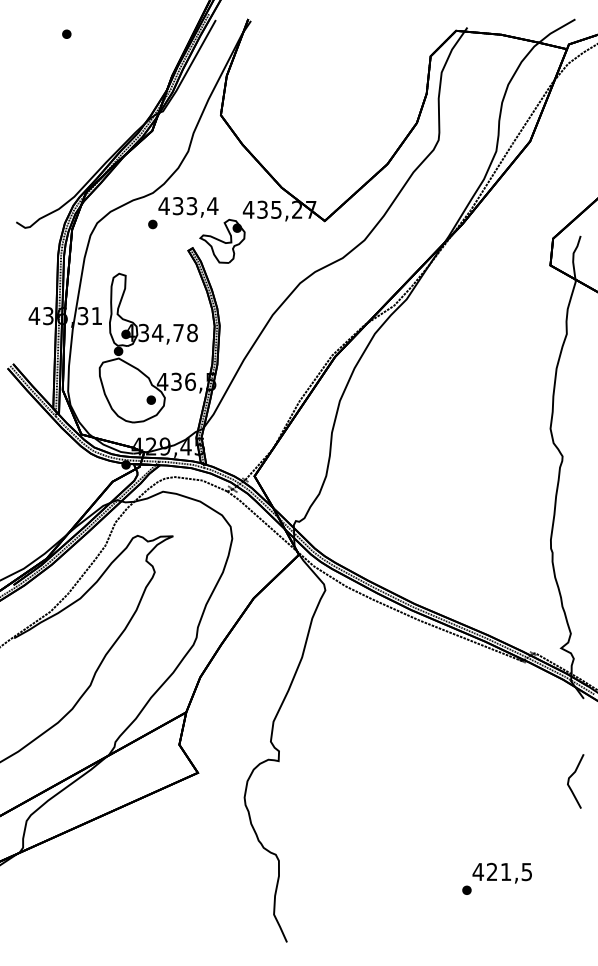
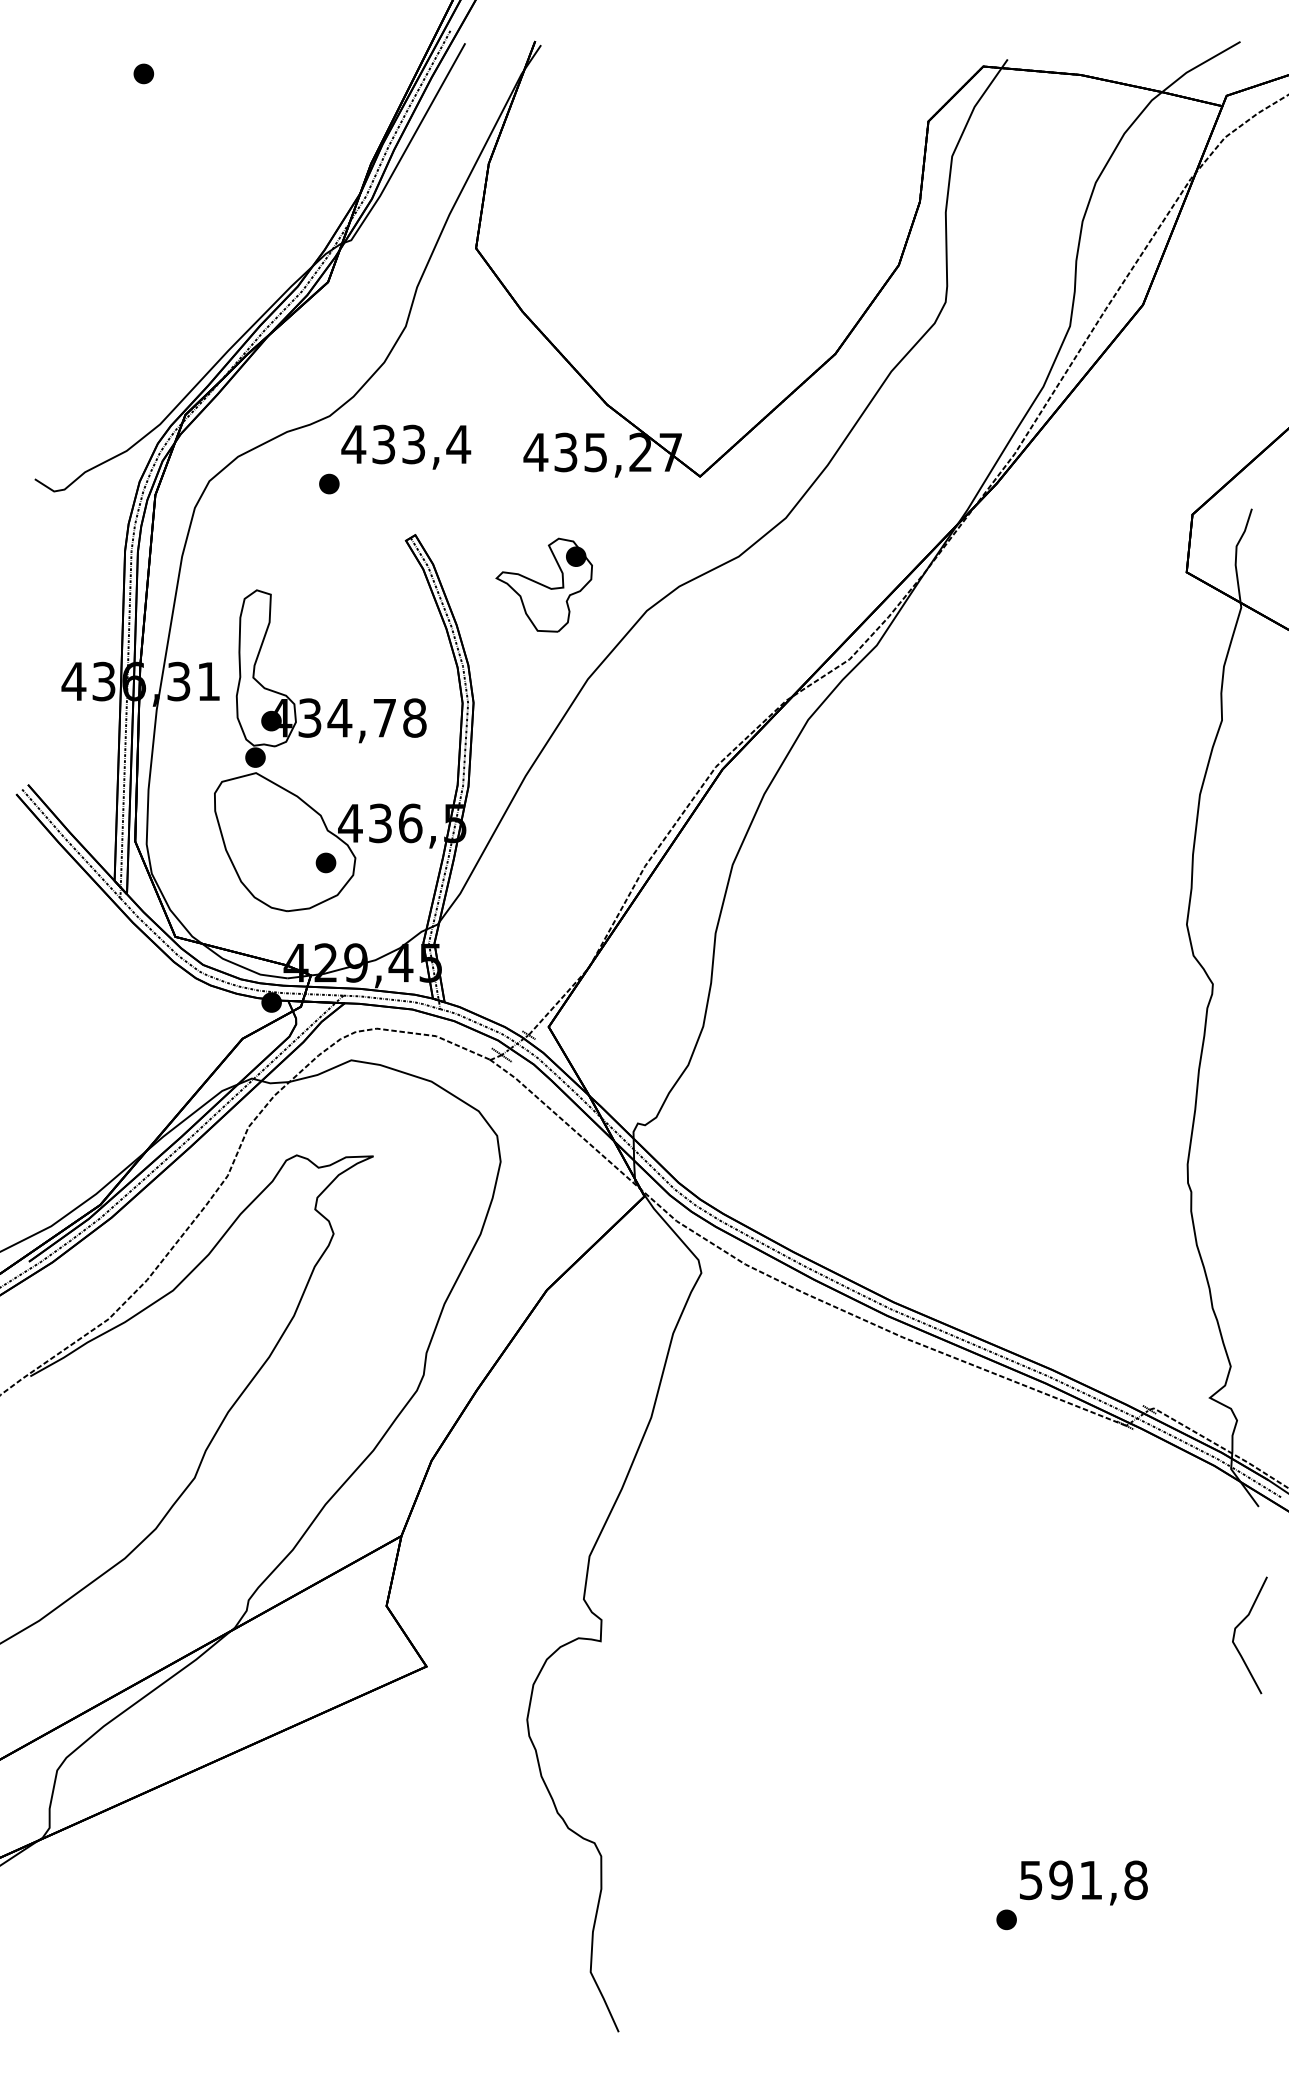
part: (222, 240) -> (544, 583), moved
curve: (571, 777) -> (1240, 1626), moved
text: (502, 871) -> (1083, 1879), 421,5 -> 591,8

